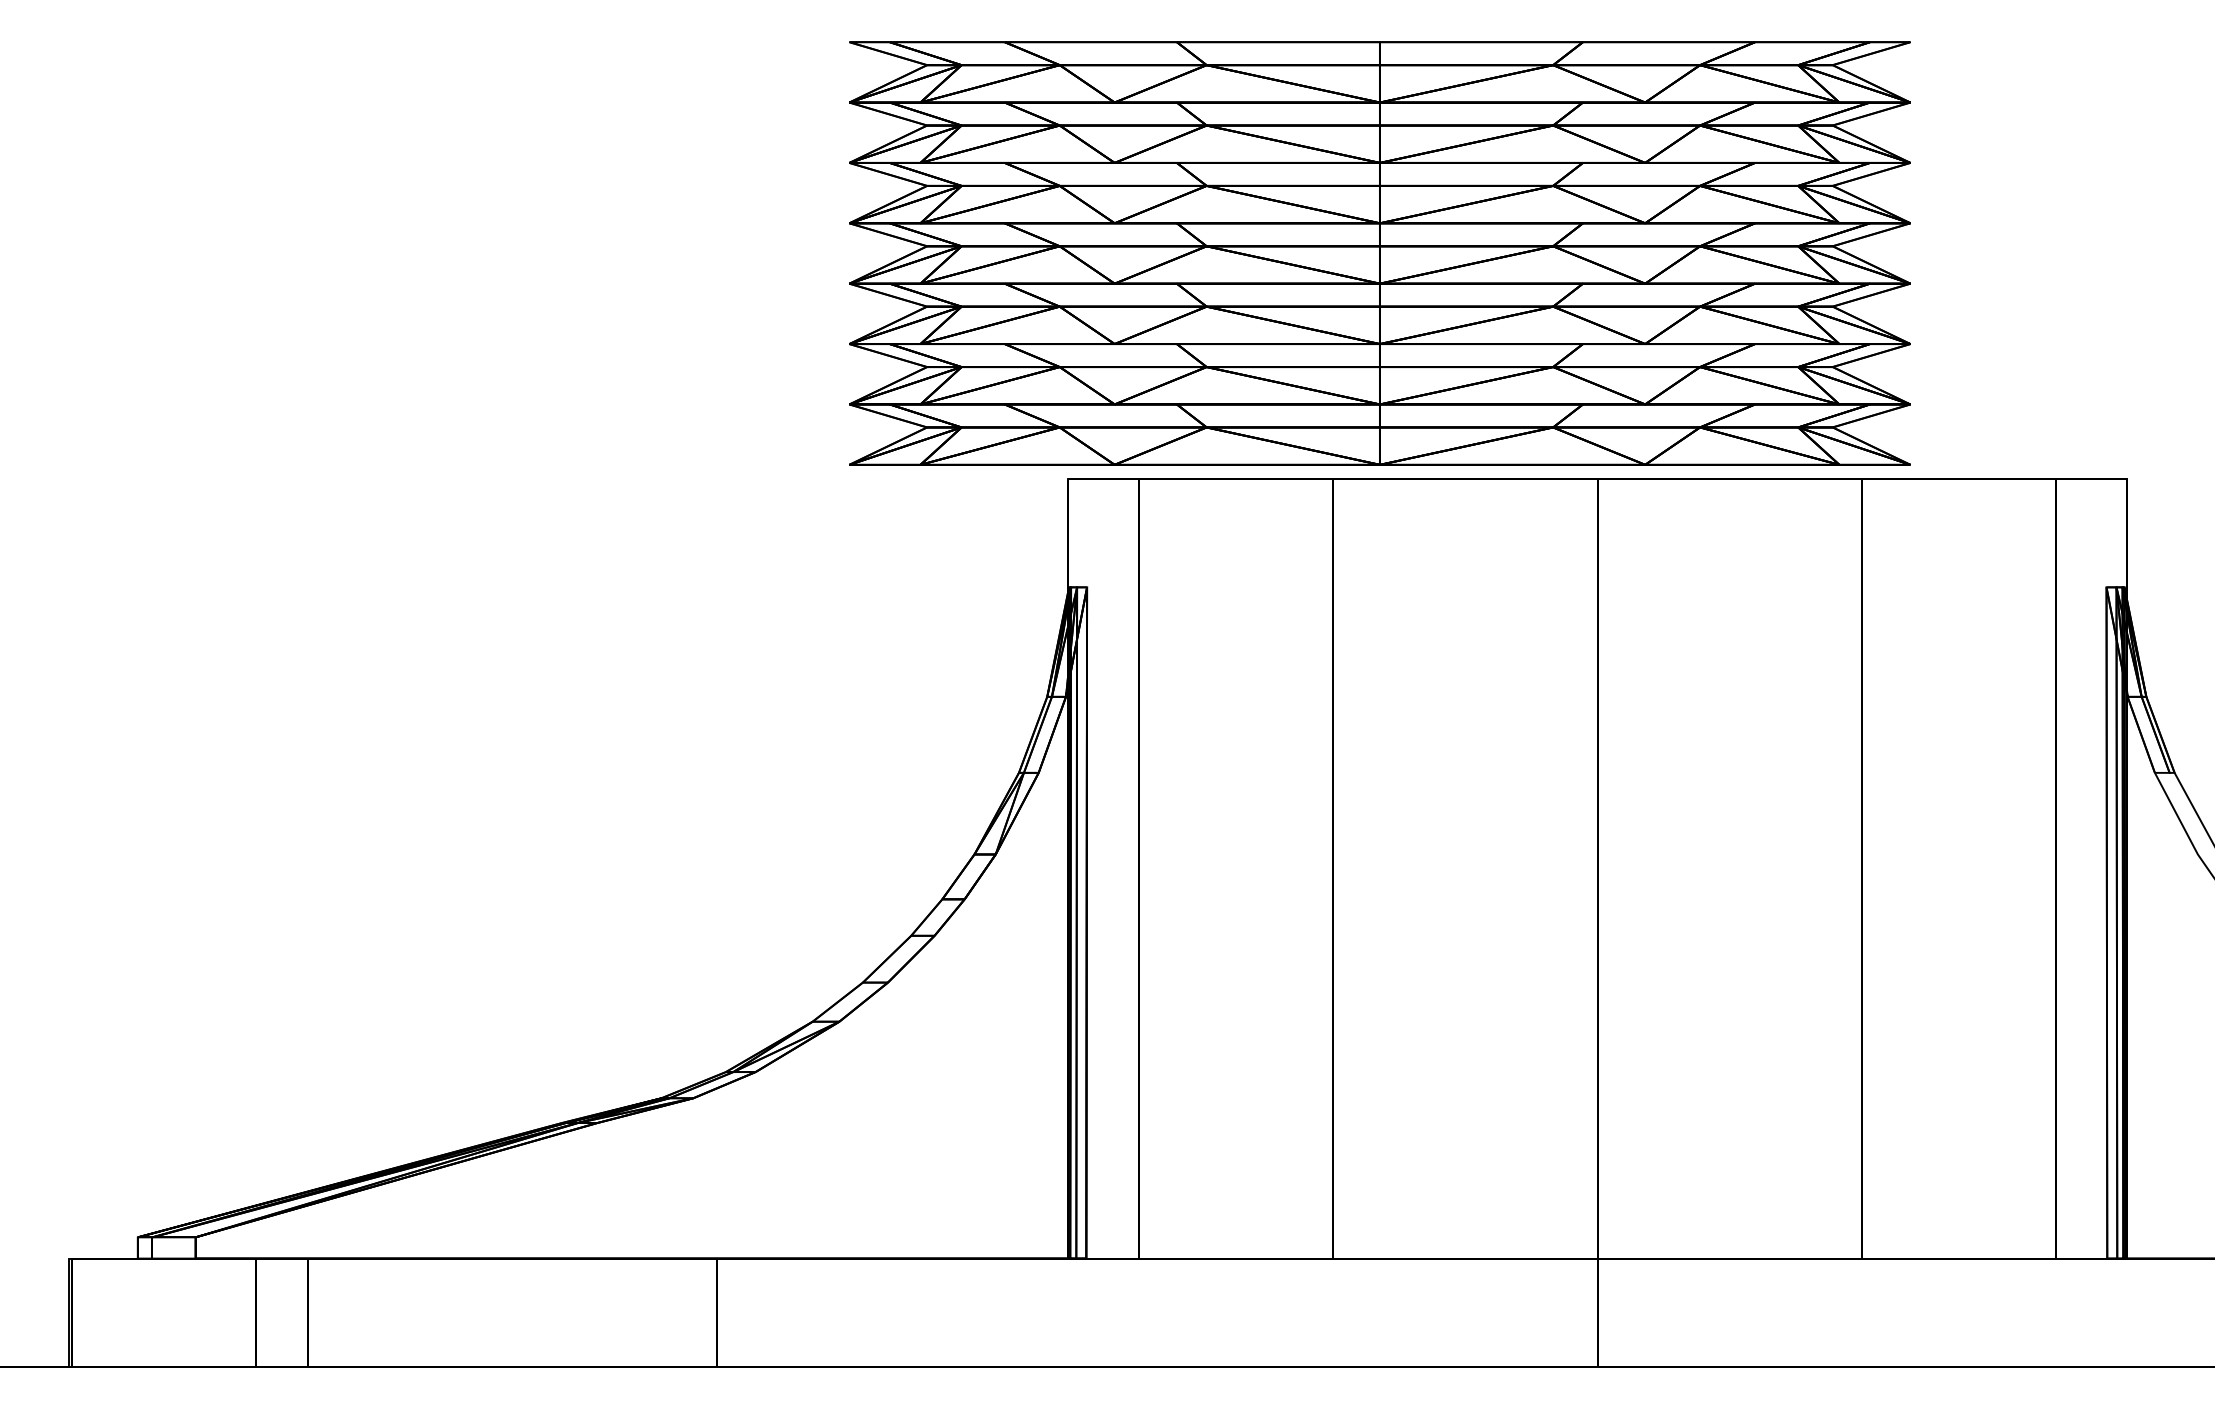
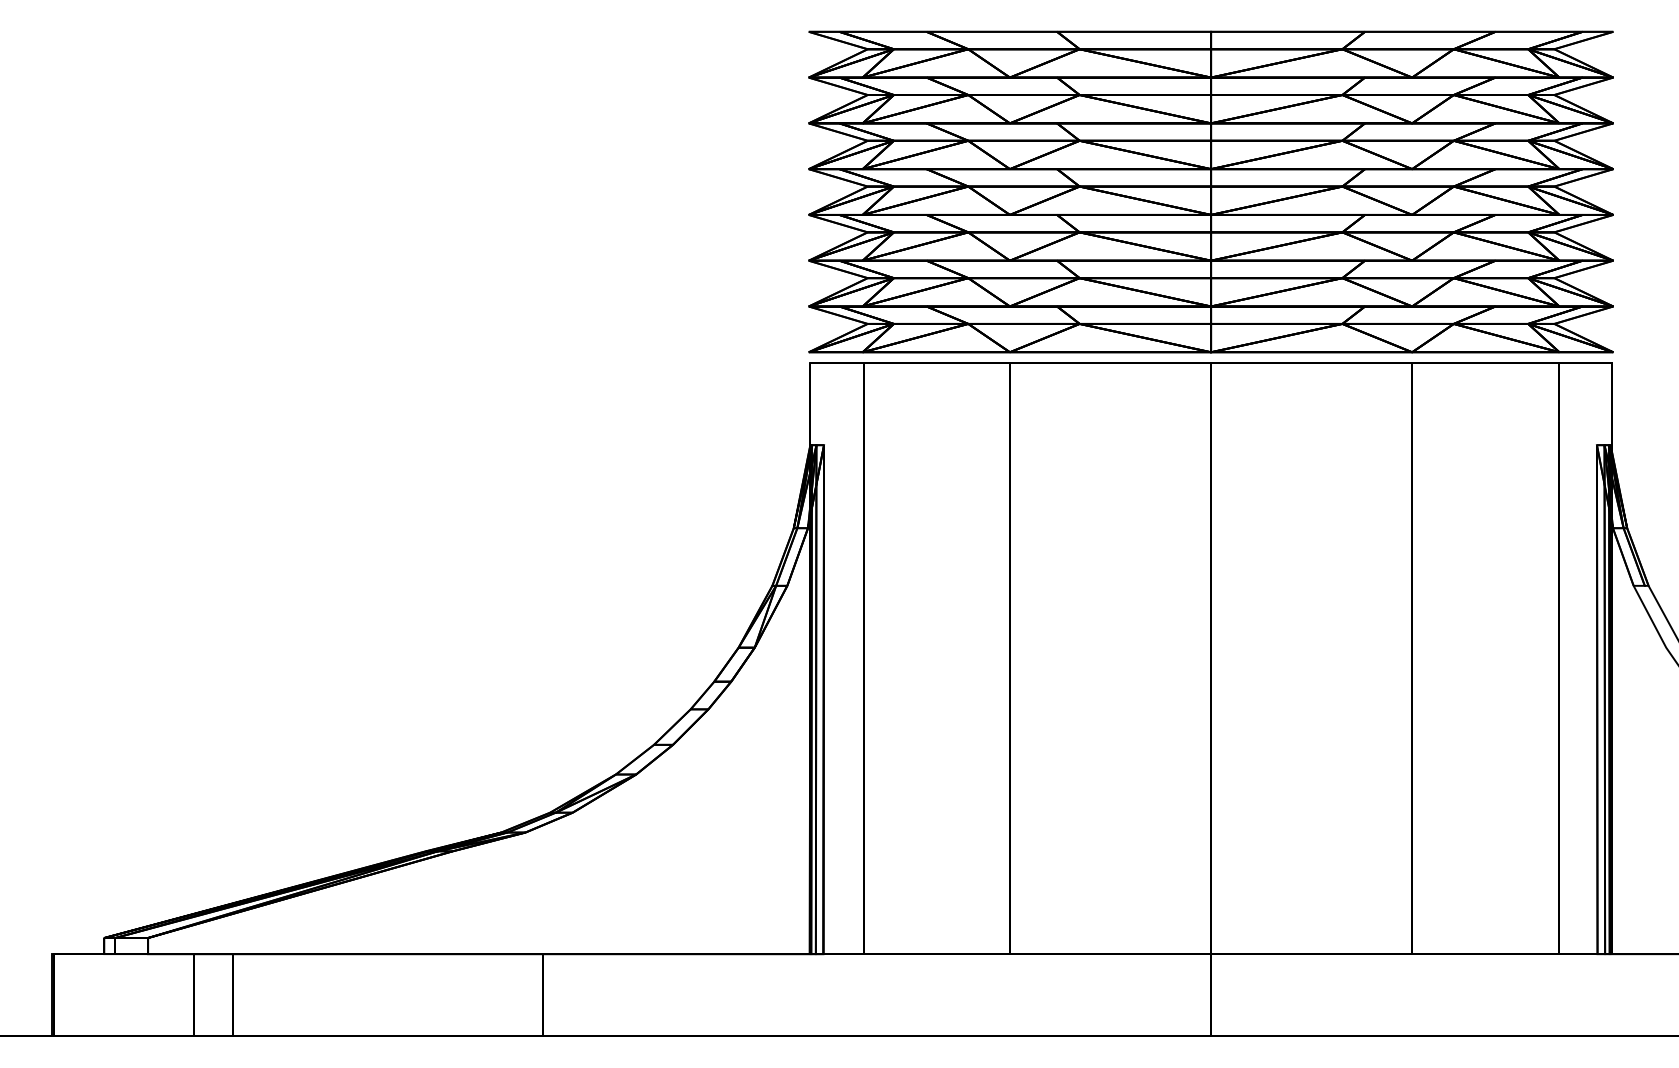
part: (1379, 252) -> (1210, 191), moved

